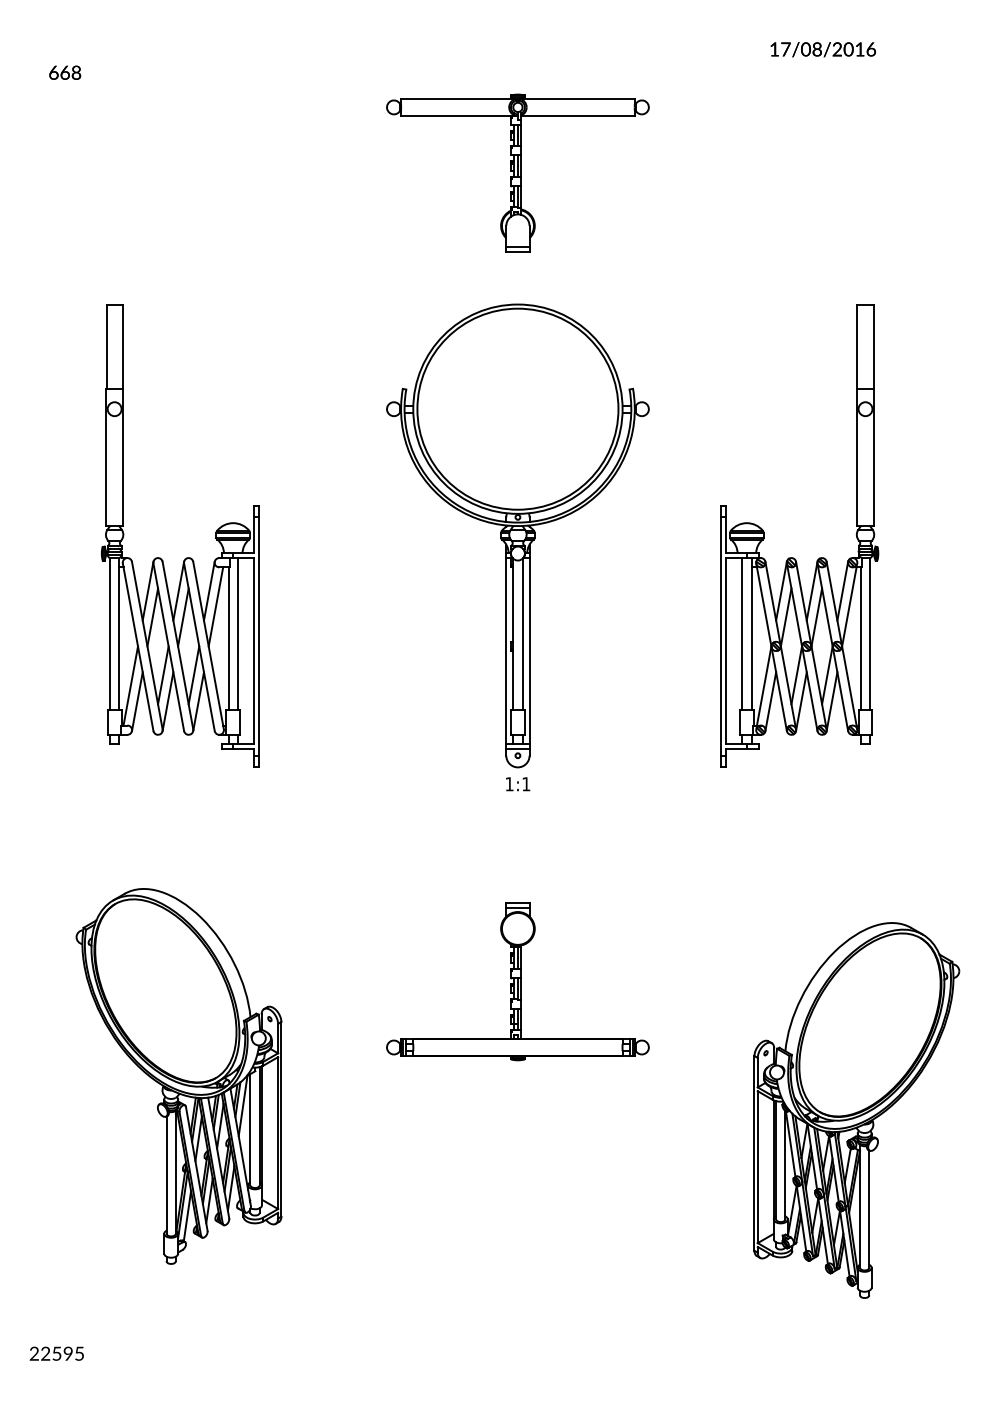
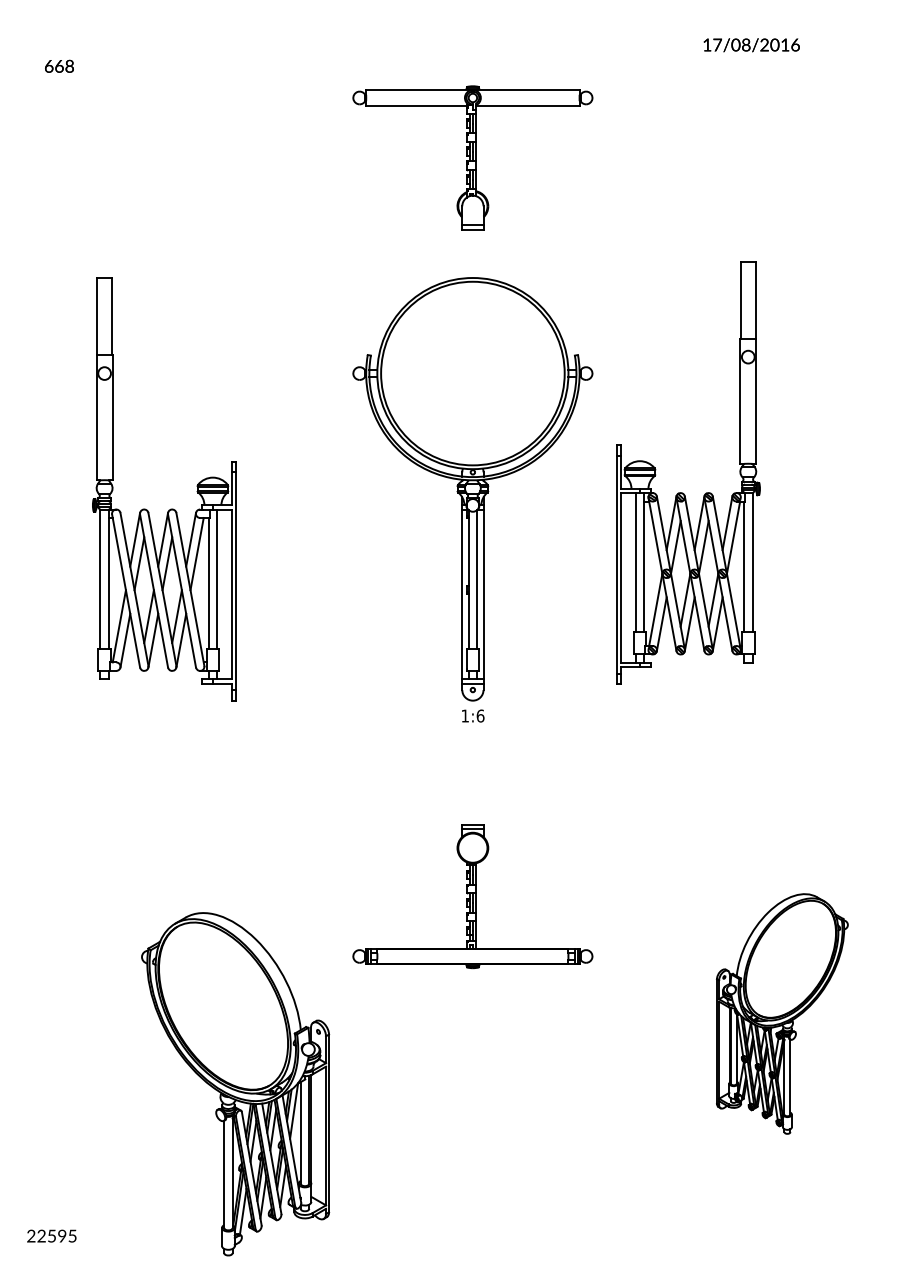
part: (793, 557) -> (682, 492), moved
text: (526, 784) -> (480, 716), 1:1 -> 1:6
part: (178, 1076) -> (235, 1084), moved
part: (856, 1110) -> (782, 1013), size x0.7

